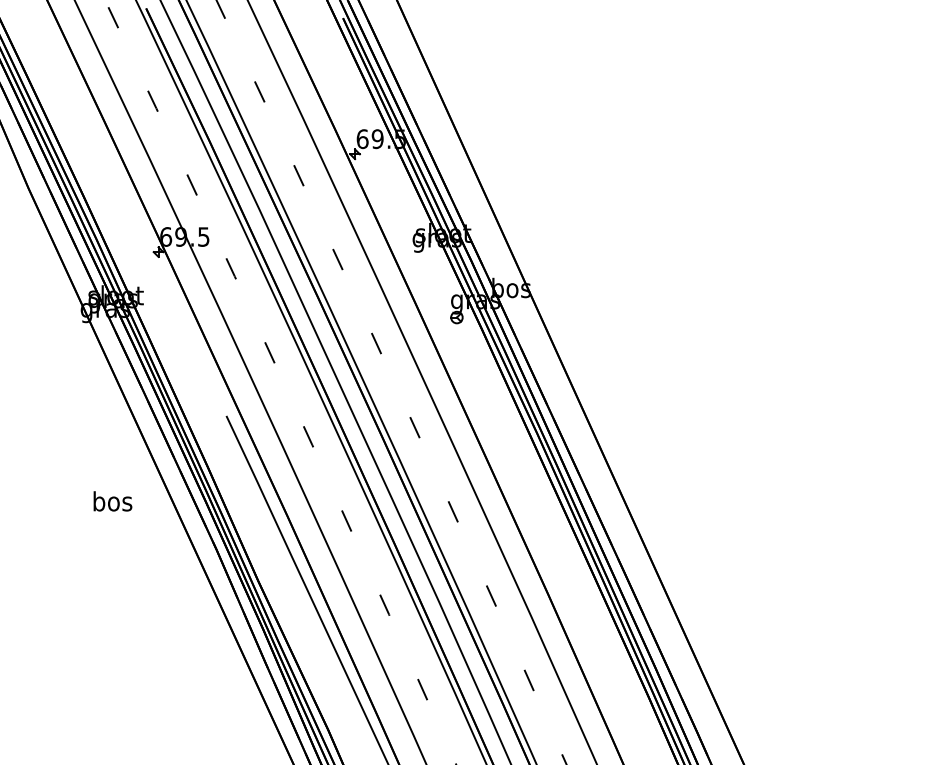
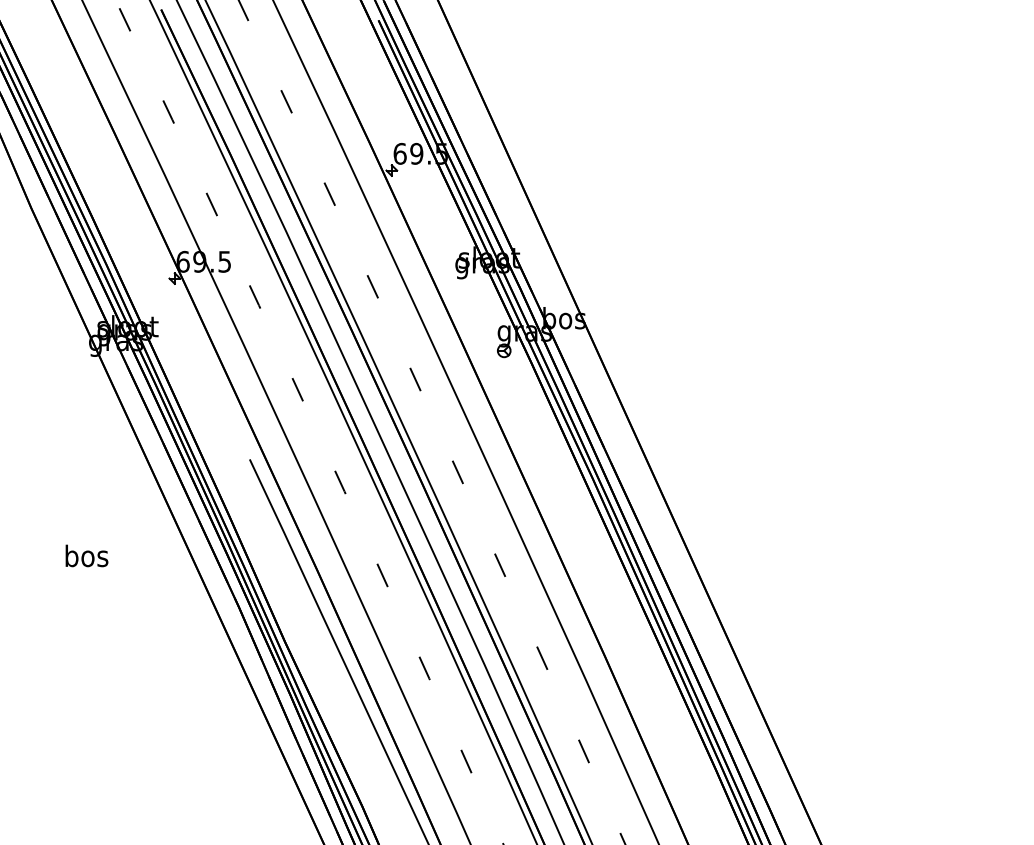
text: (112, 501) -> (86, 556), moved

